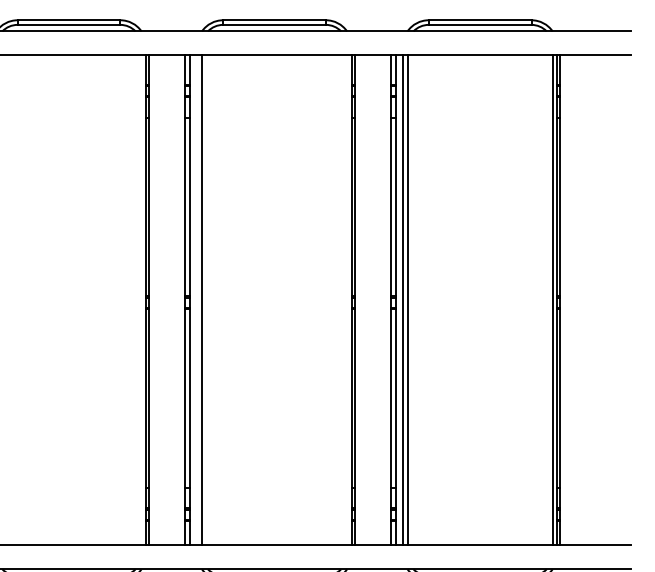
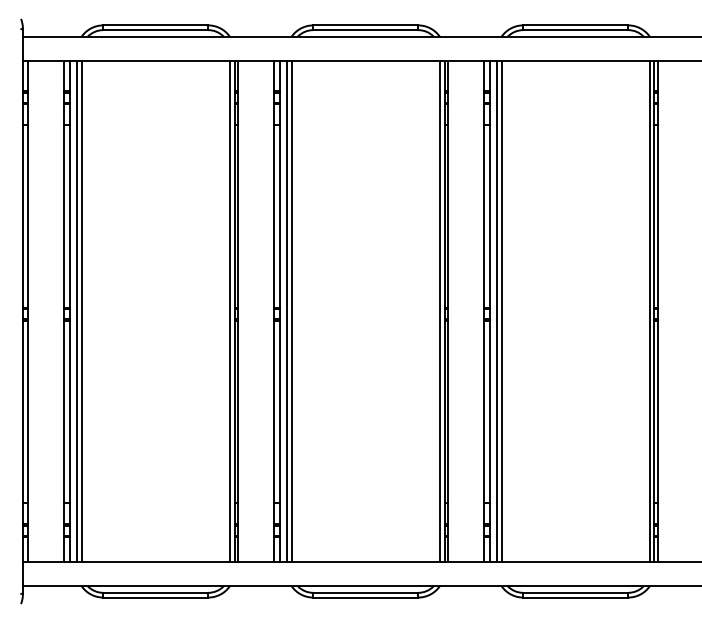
line: (141, 300) -> (229, 311), added
line: (197, 300) -> (287, 311), added
line: (346, 300) -> (439, 311), added

